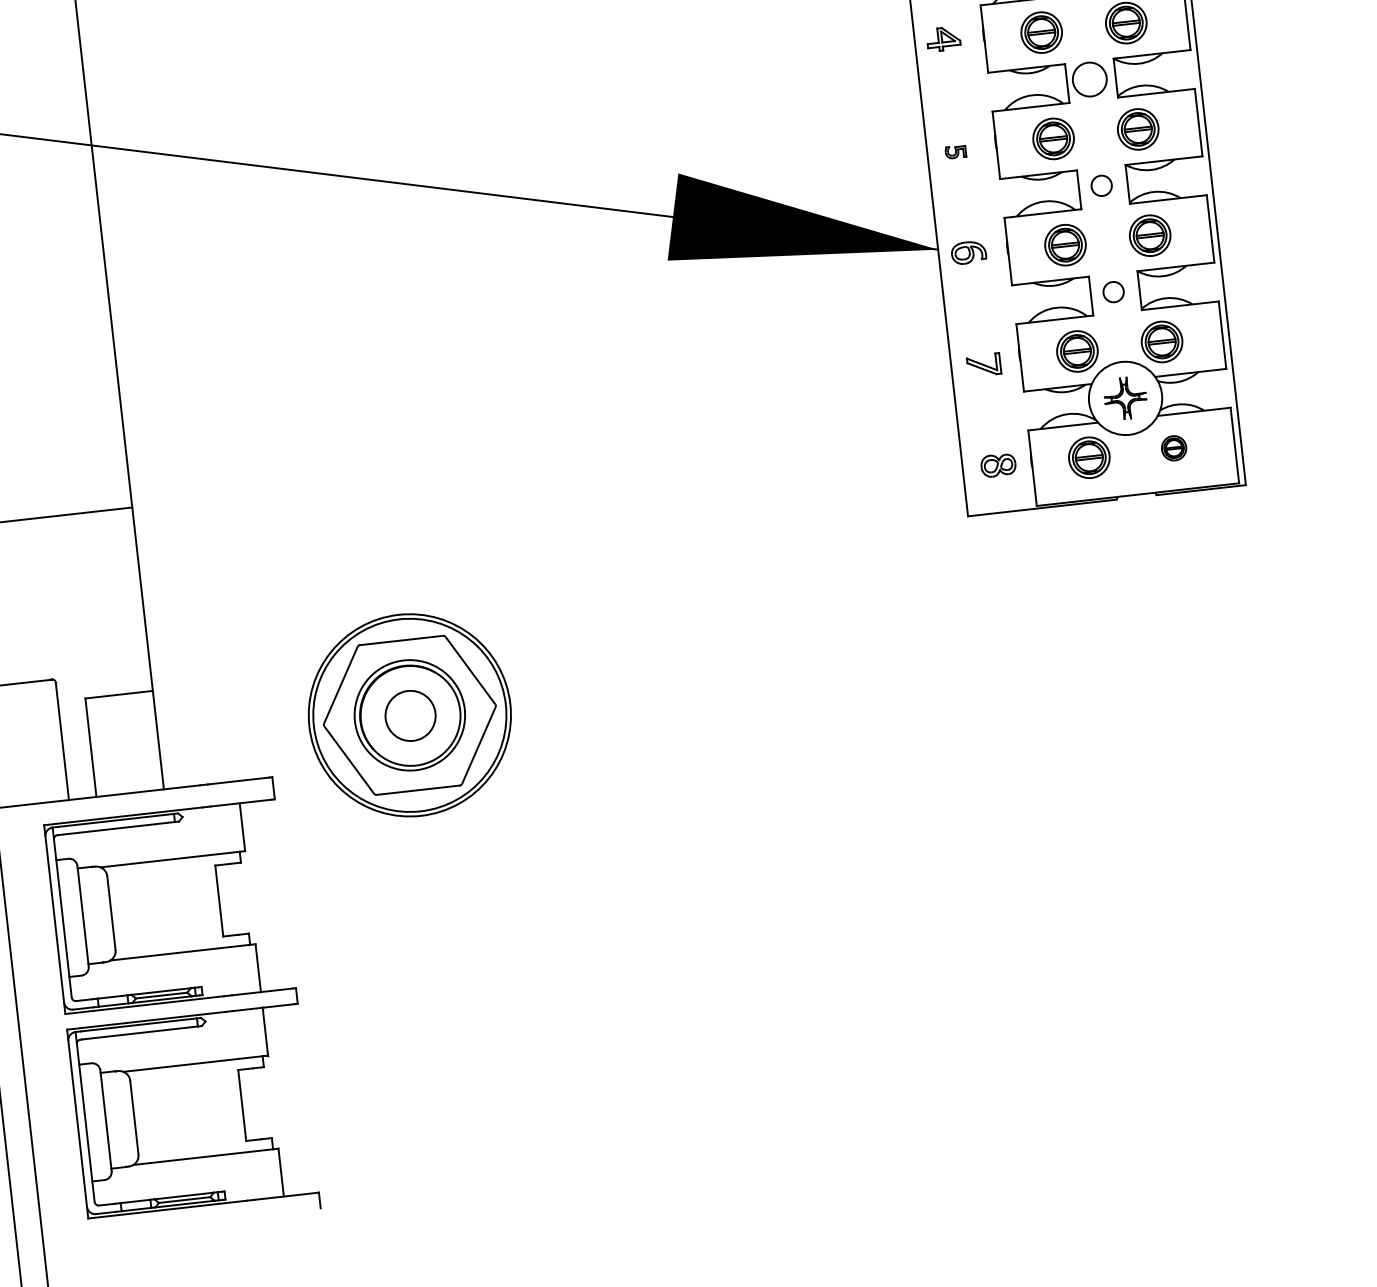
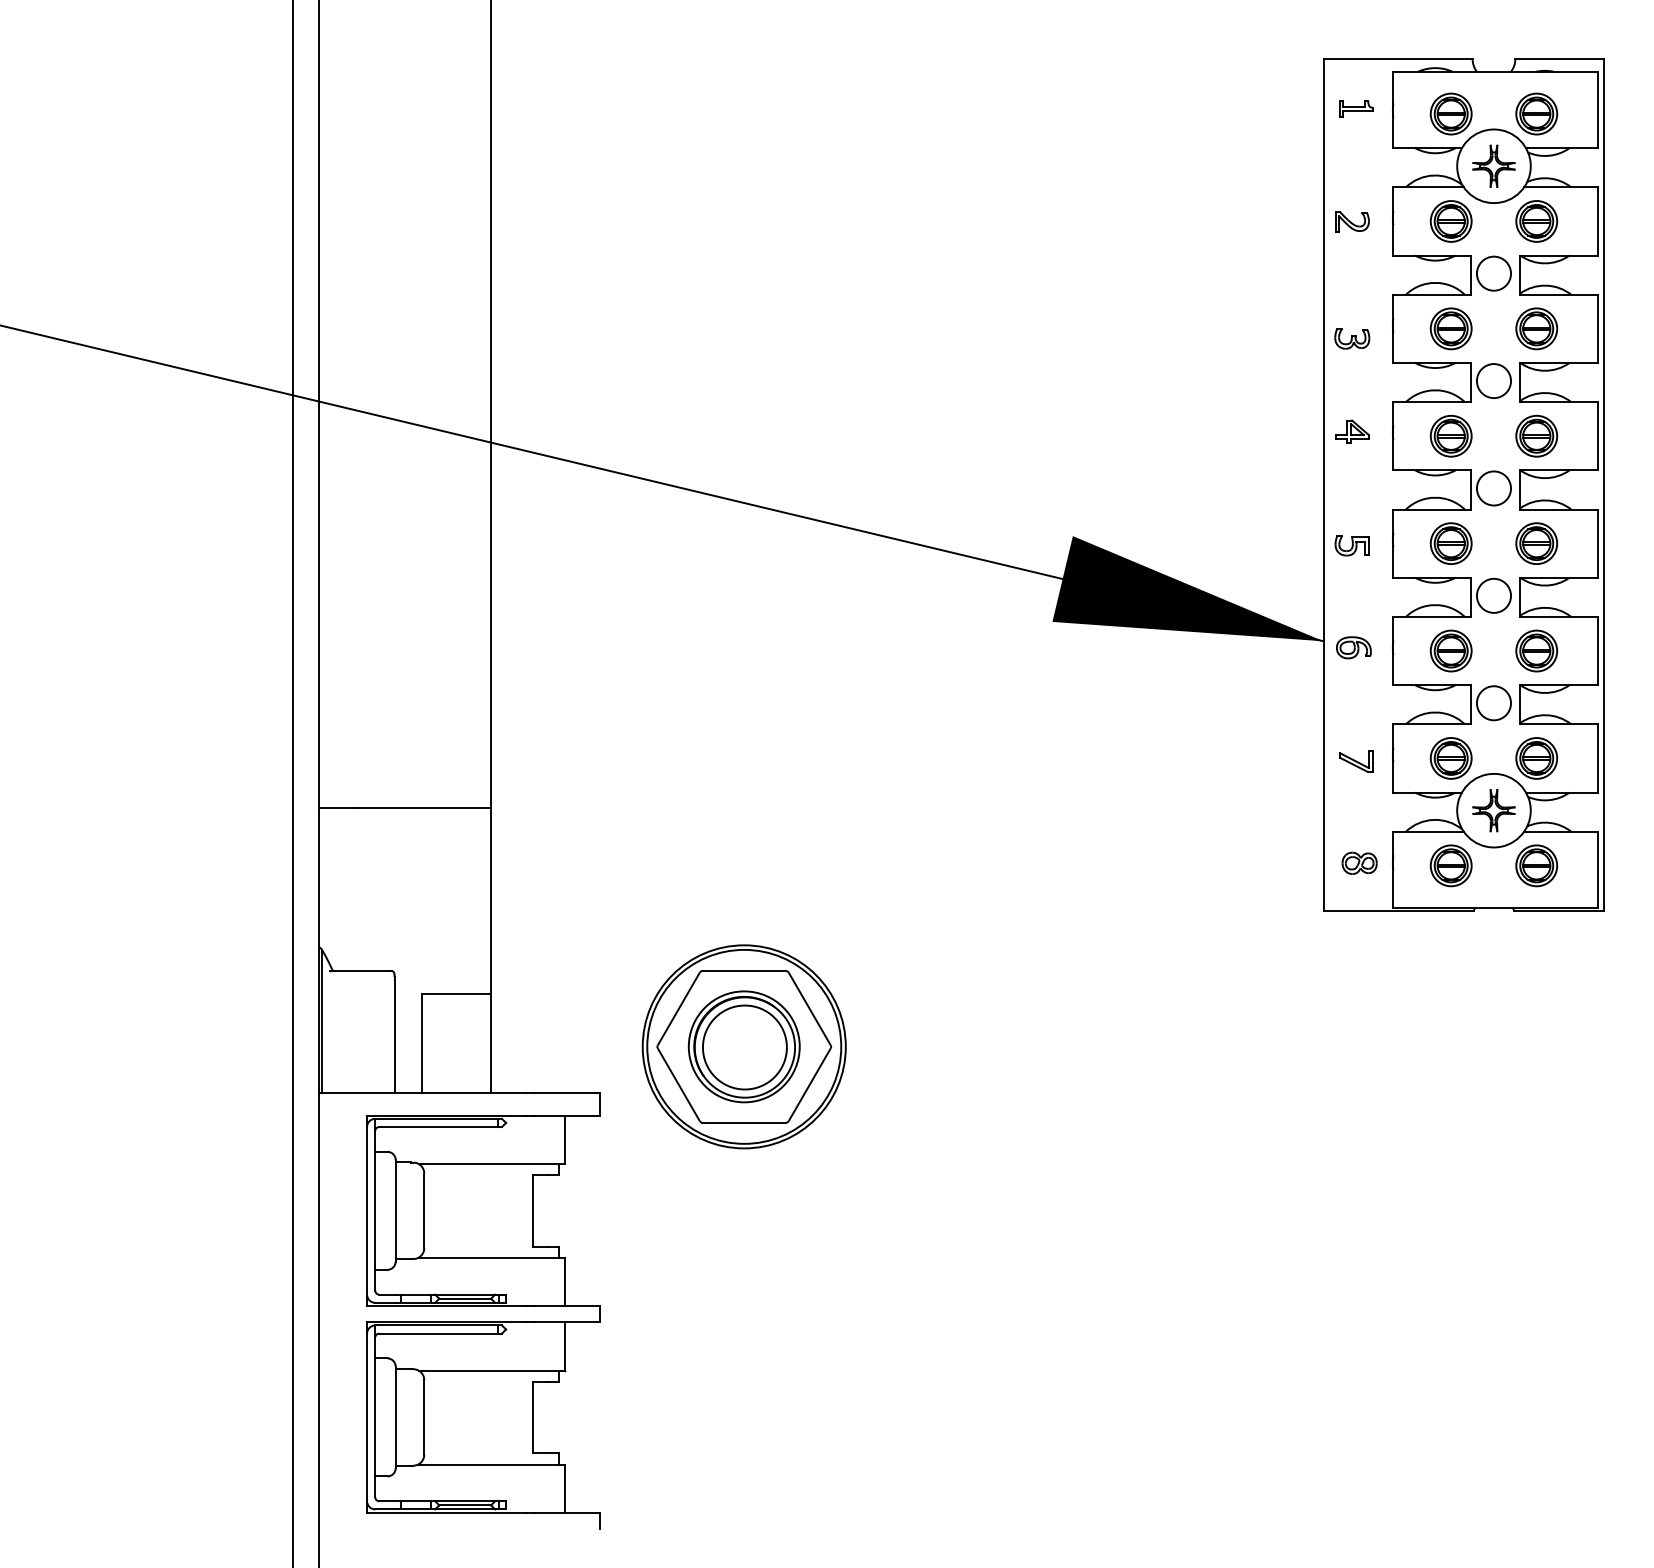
part: (955, 151) -> (1351, 545), size x1.67
circle: (1101, 185) -> (1493, 595), size x1.67
circle: (1113, 292) -> (1493, 703), size x1.67
part: (1173, 447) -> (1536, 865), size x1.67
circle: (410, 715) -> (744, 1047), size x1.67

